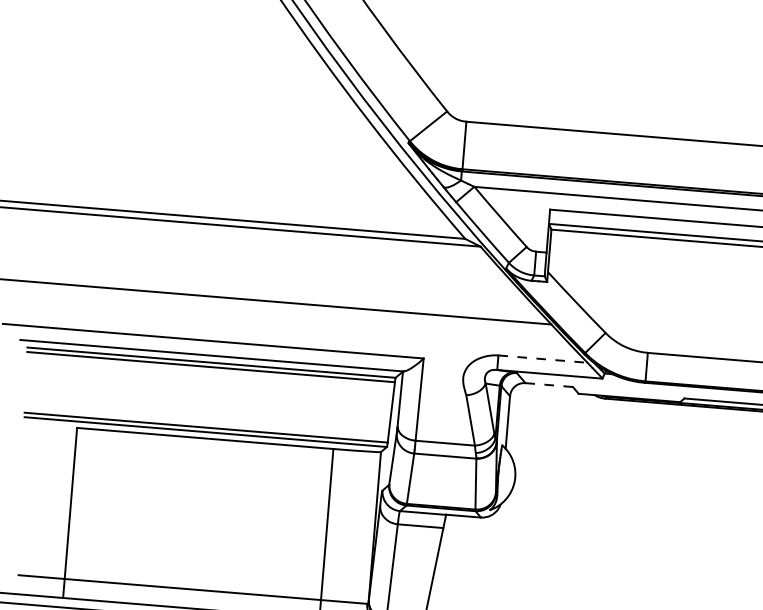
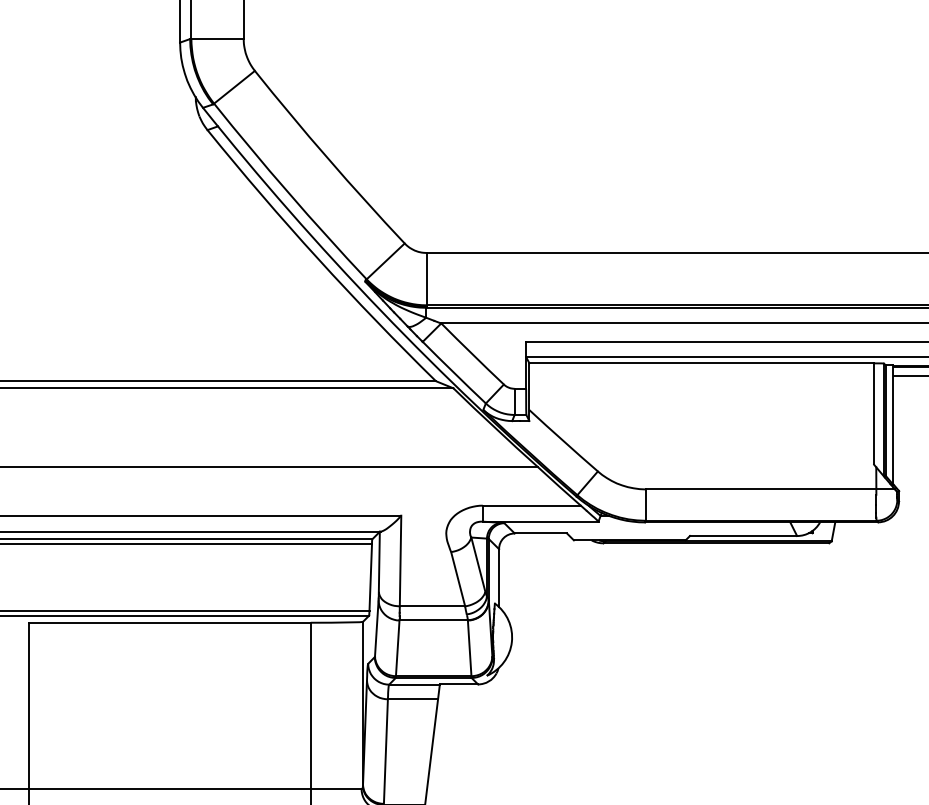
line: (543, 359) -> (532, 505), dashed -> solid
line: (549, 385) -> (541, 533), dashed -> solid

